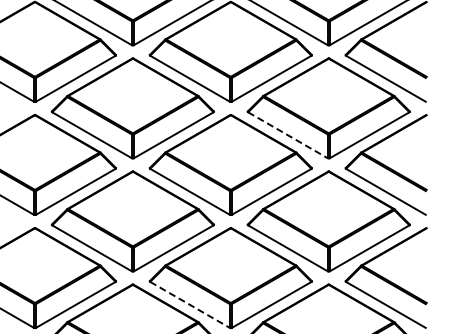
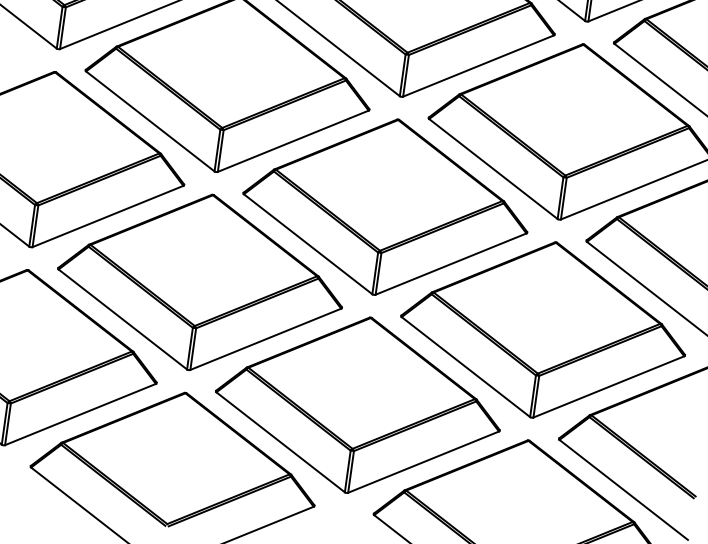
line: (288, 135) -> (494, 169), dashed -> solid
line: (190, 305) -> (281, 443), dashed -> solid

